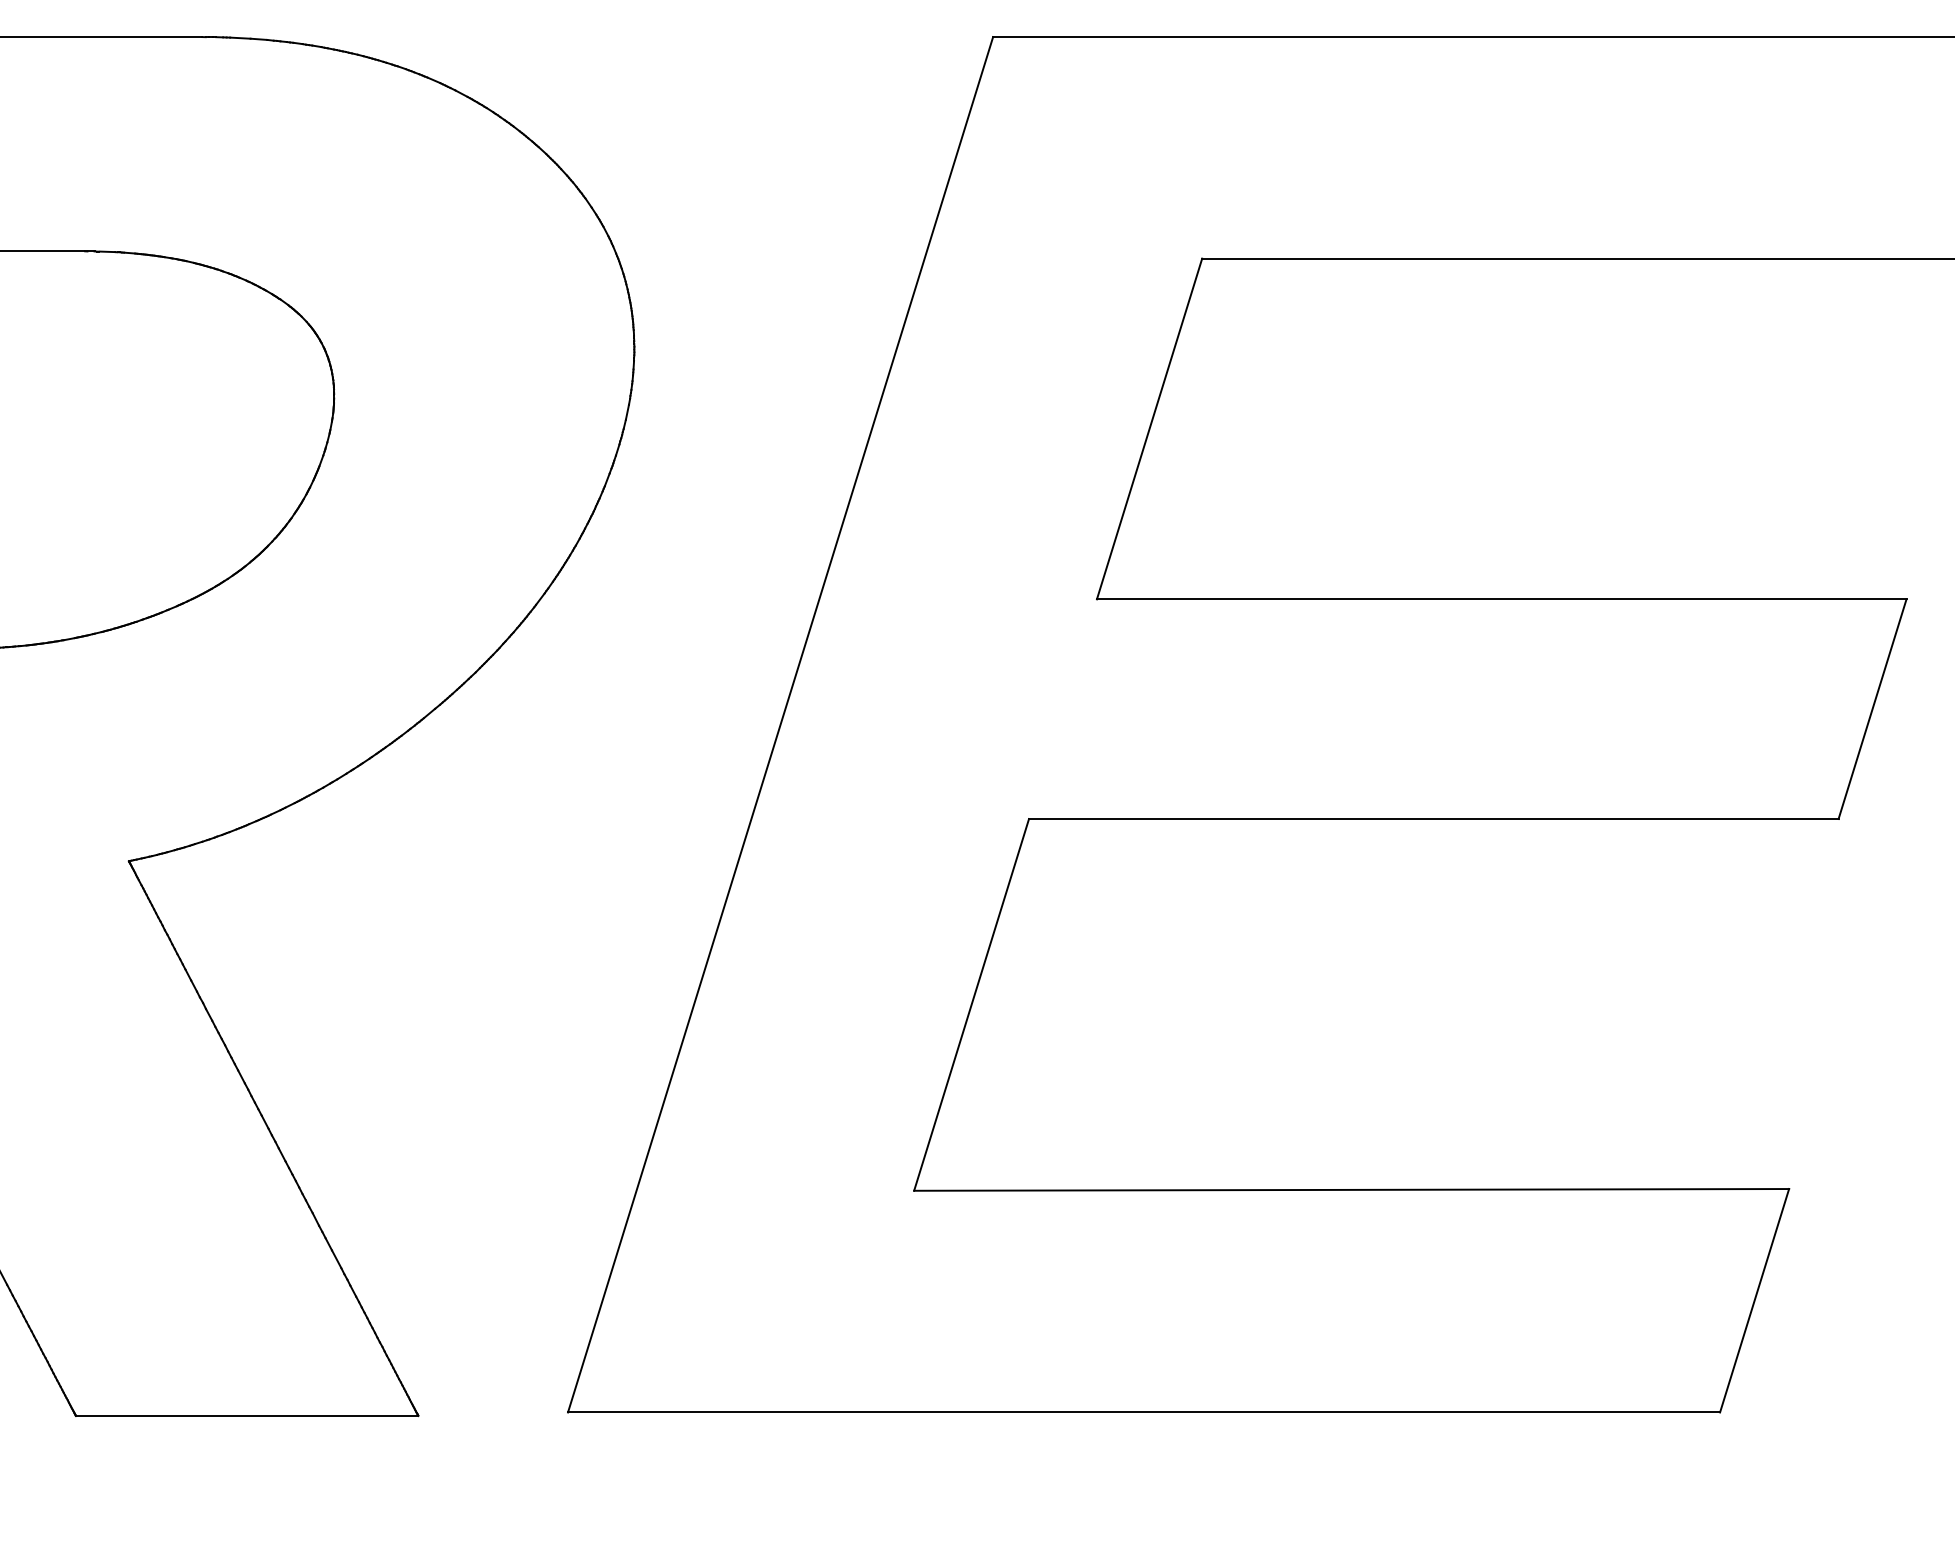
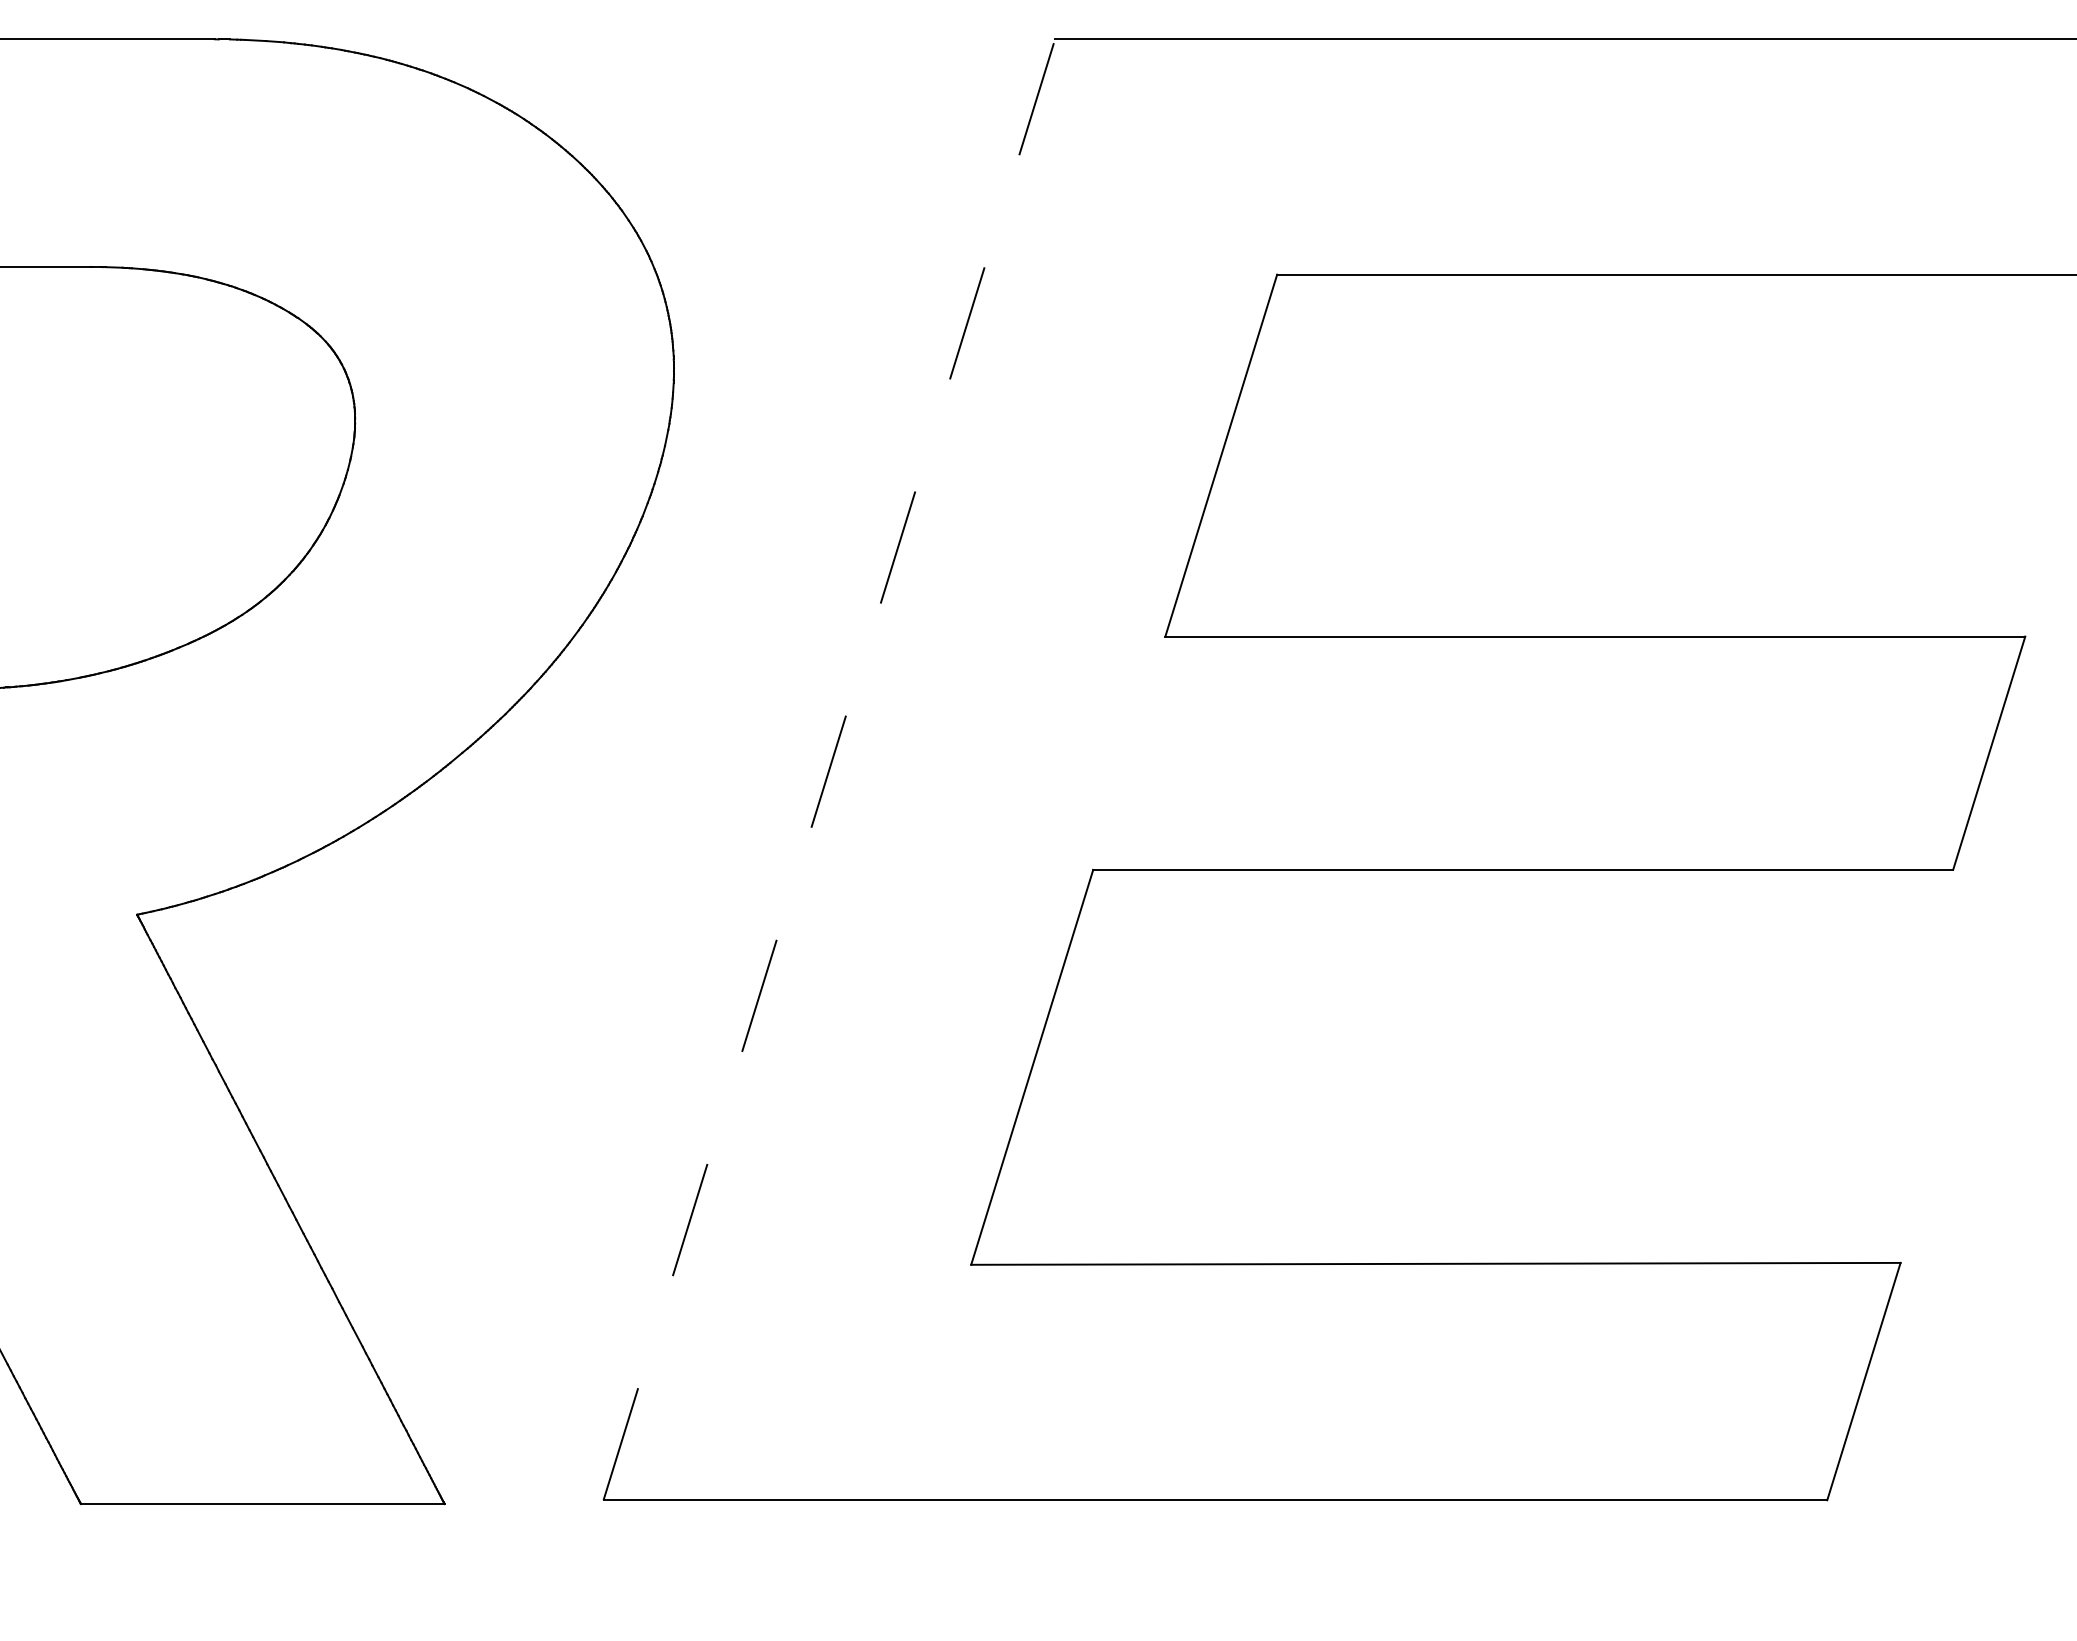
line: (780, 724) -> (829, 769), solid -> dashed

